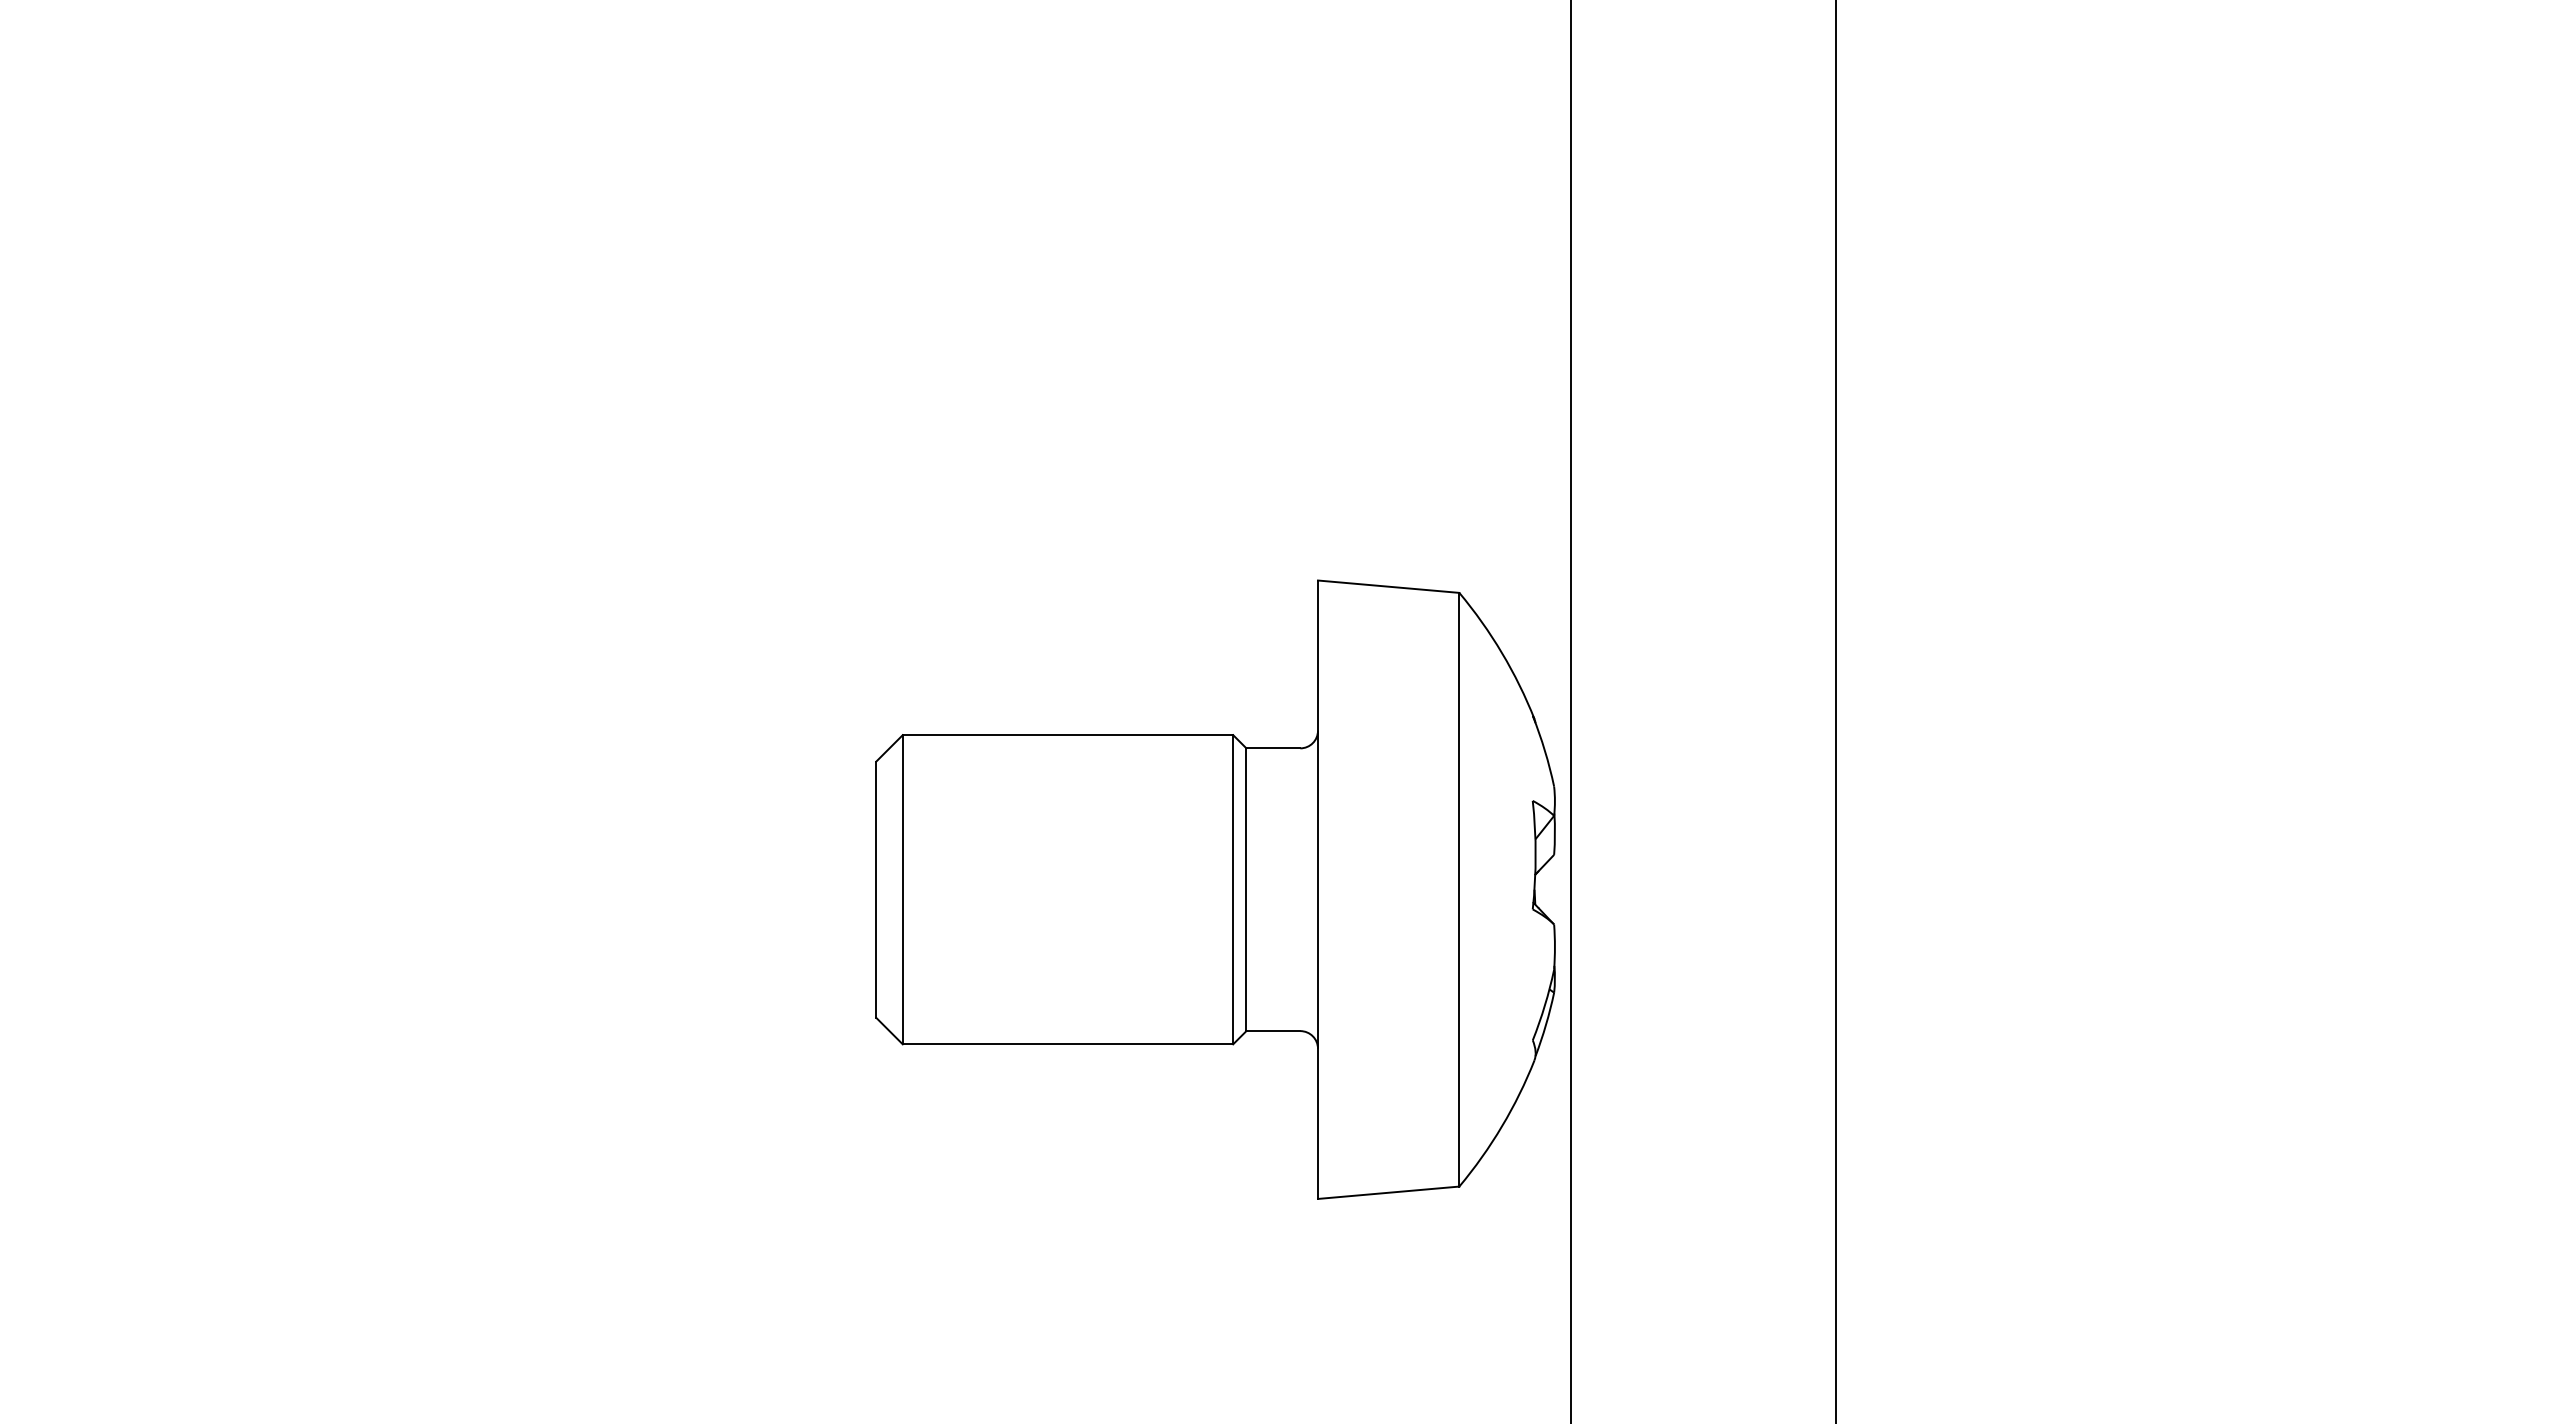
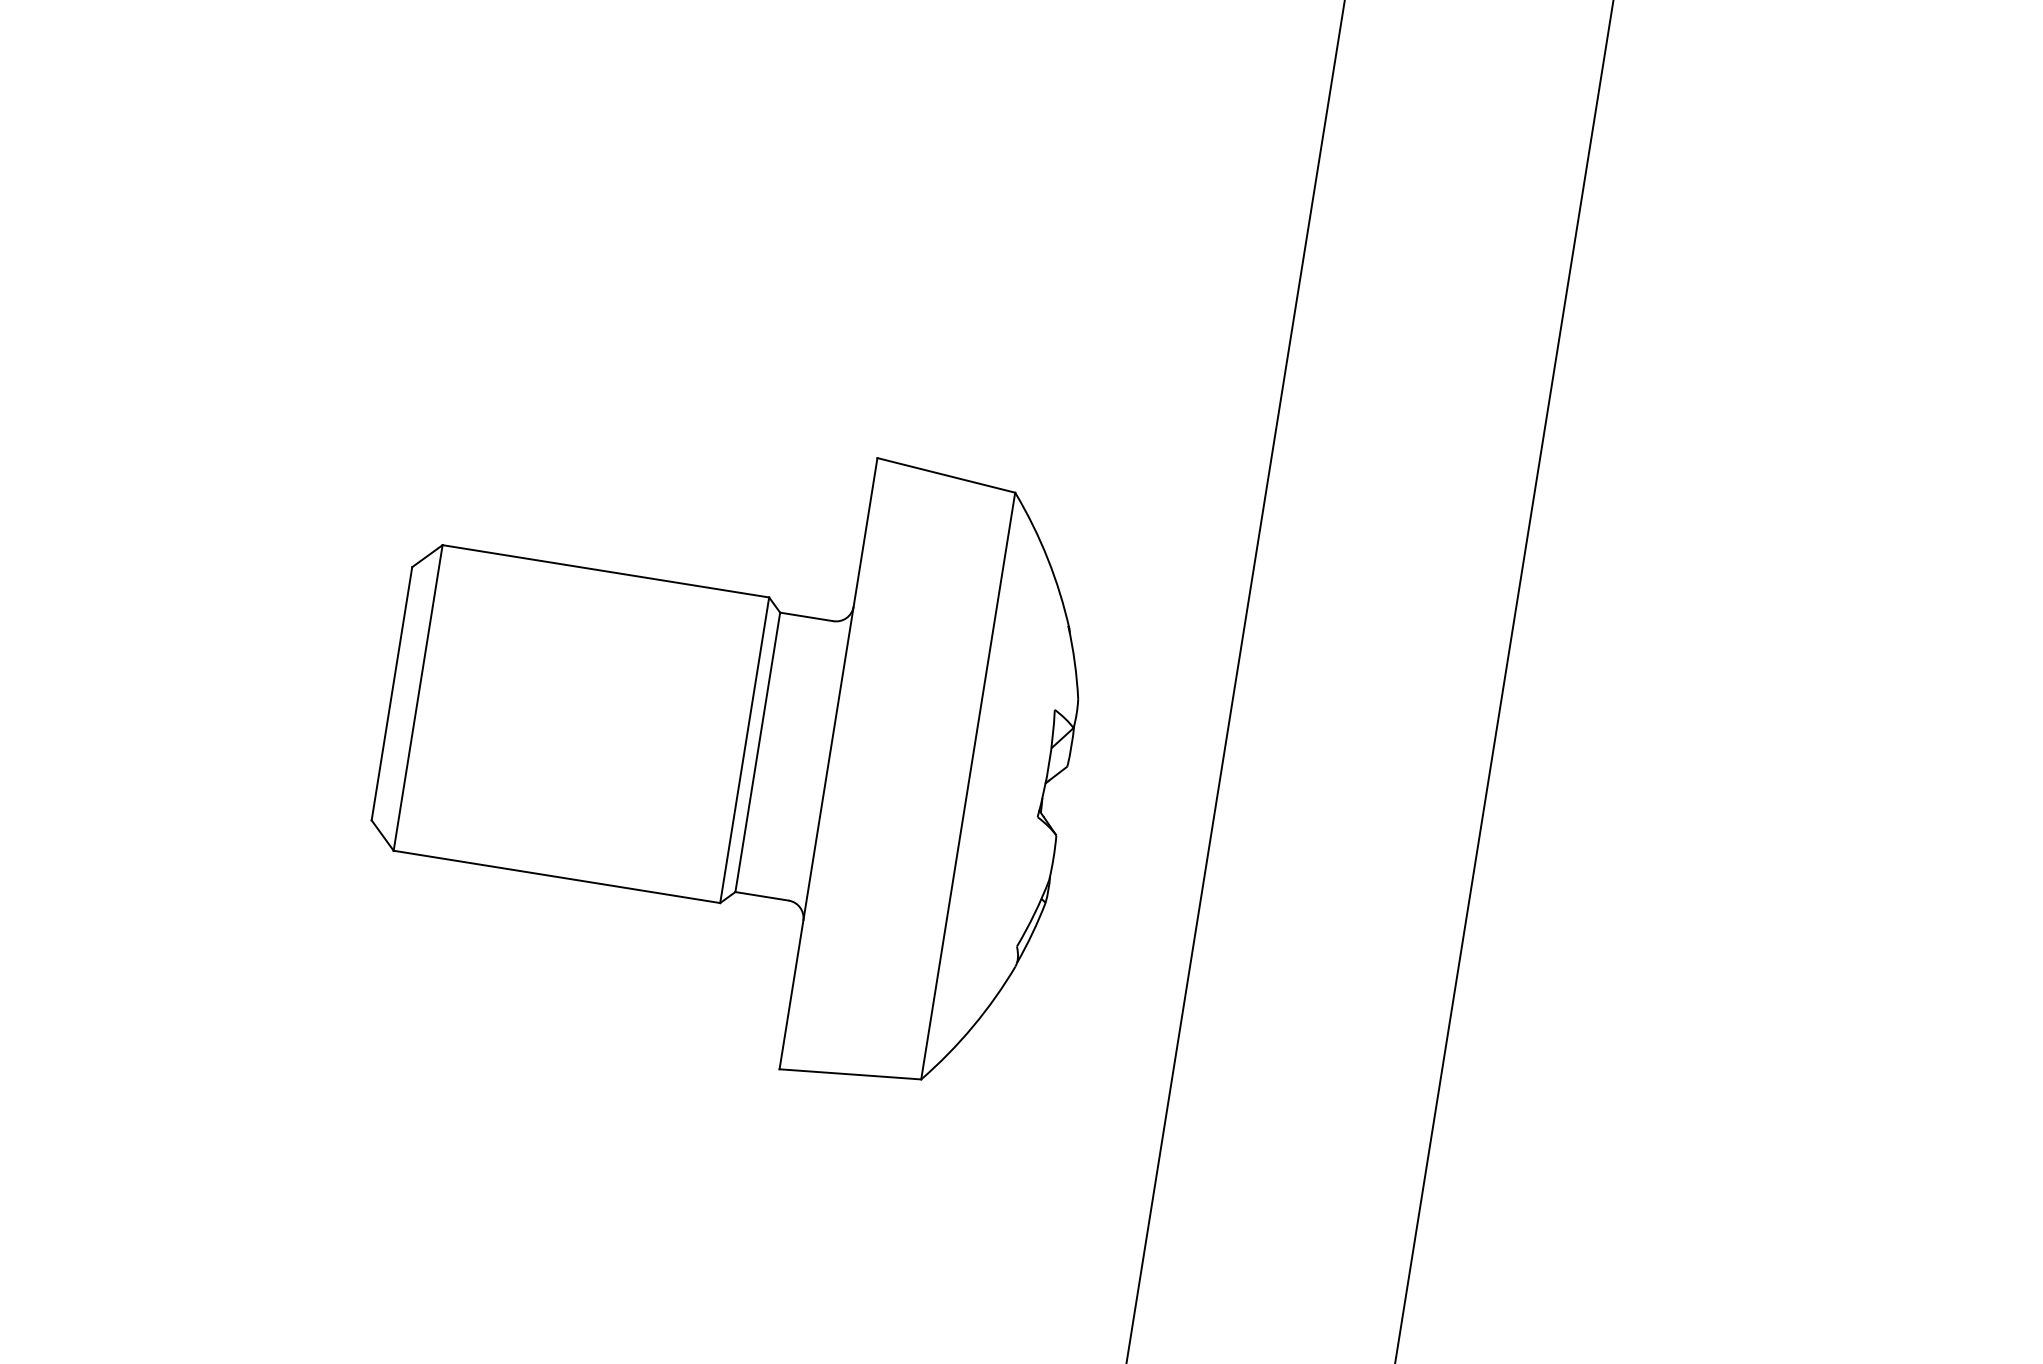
part: (1215, 889) -> (727, 747), moved

